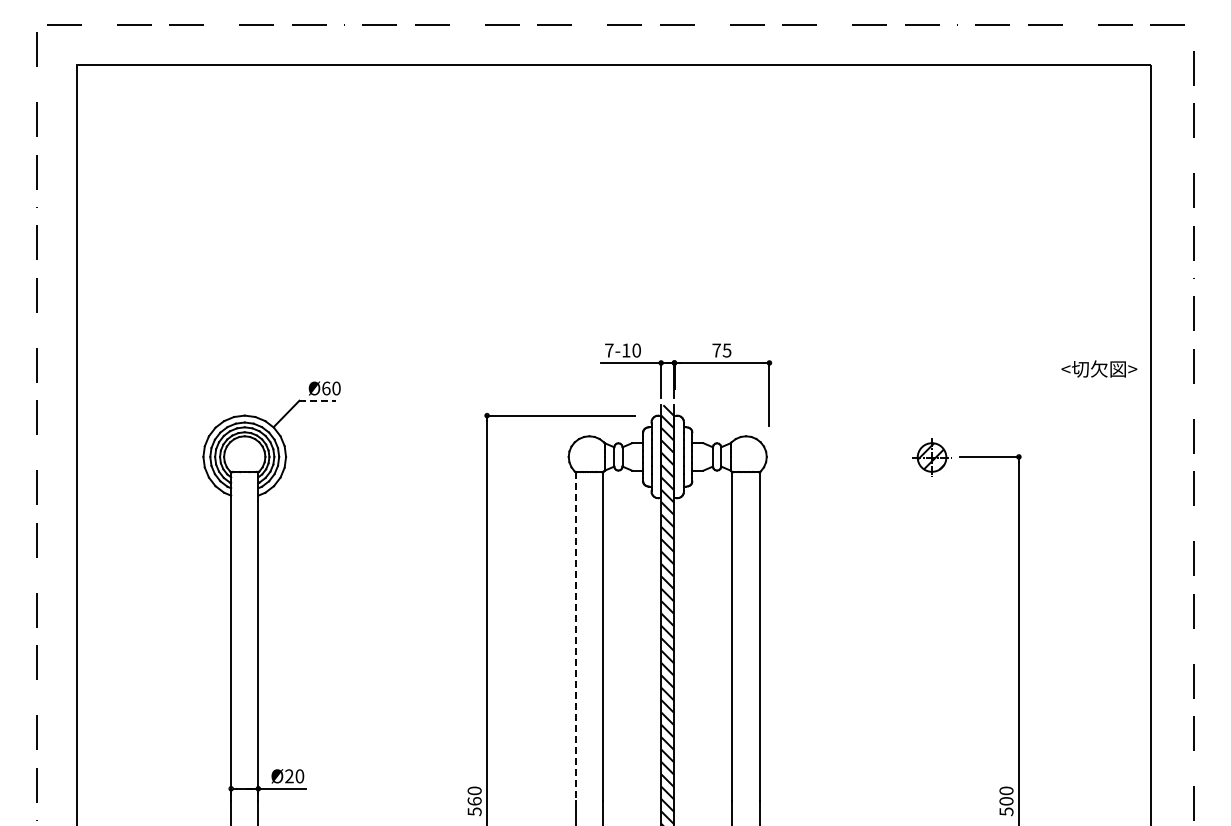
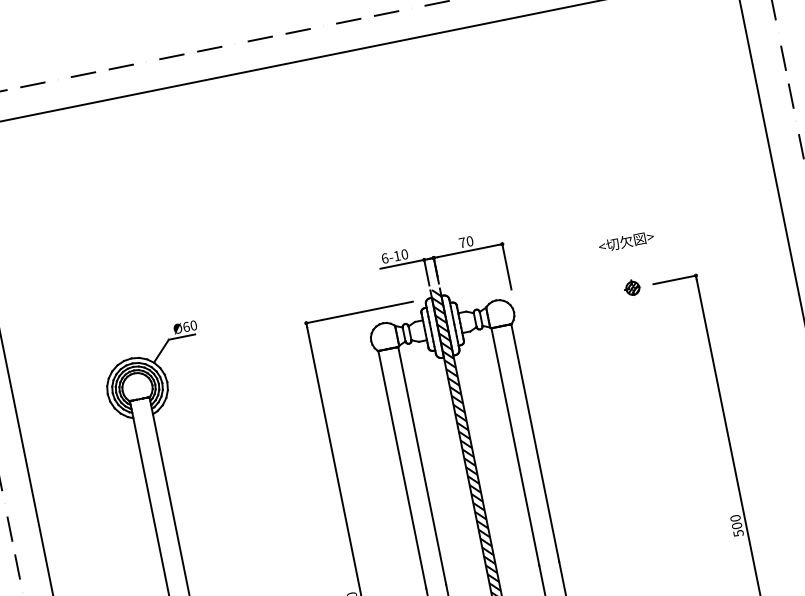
text: (609, 350) -> (385, 258), 7-10 -> 6-10
text: (726, 350) -> (469, 241), 75 -> 70
text: (1099, 368) -> (626, 241), moved
line: (318, 400) -> (182, 336), dashed -> solid
part: (930, 455) -> (631, 287), size x0.62
line: (575, 636) -> (402, 469), dashed -> solid

